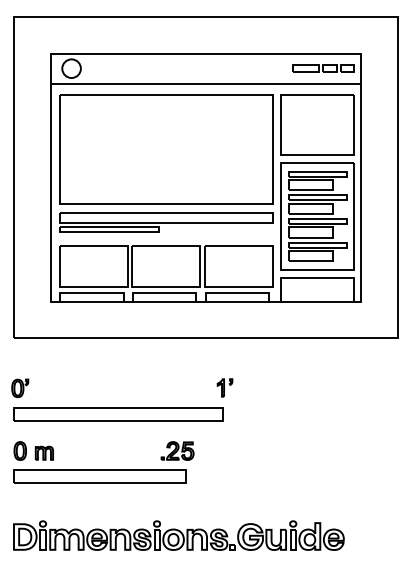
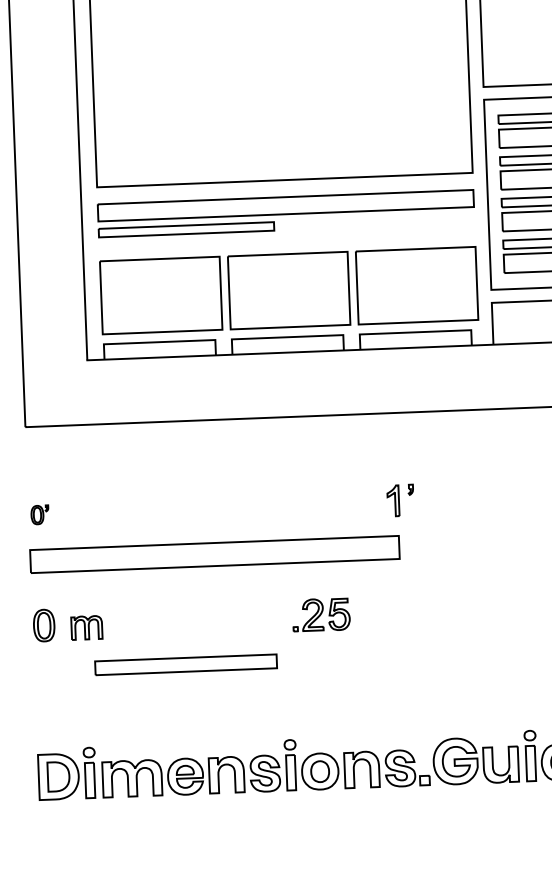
part: (20, 387) -> (40, 513), size x0.6
part: (99, 476) -> (185, 665), size x0.6

